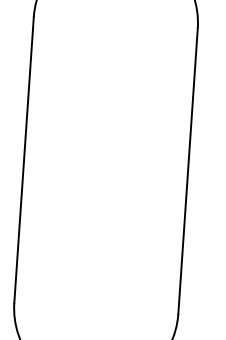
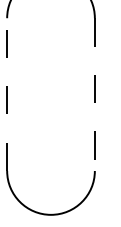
line: (24, 159) -> (7, 94), solid -> dashed
line: (187, 172) -> (94, 95), solid -> dashed

